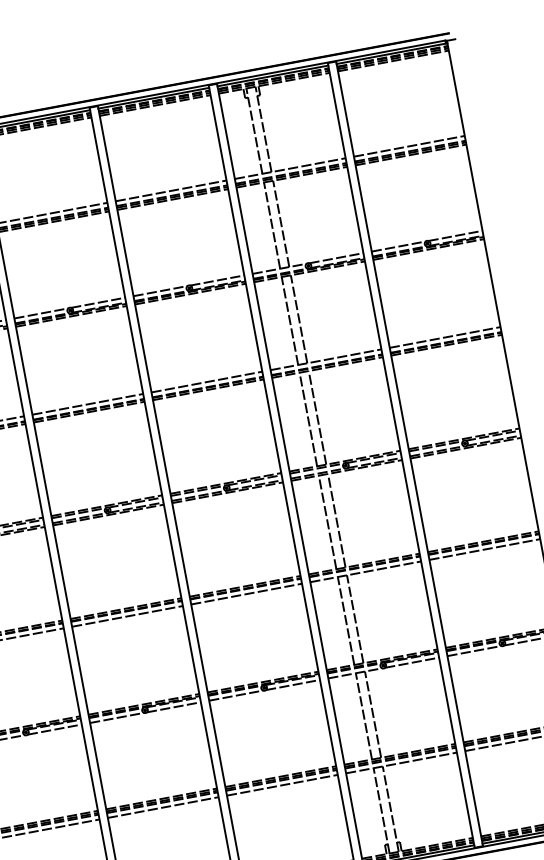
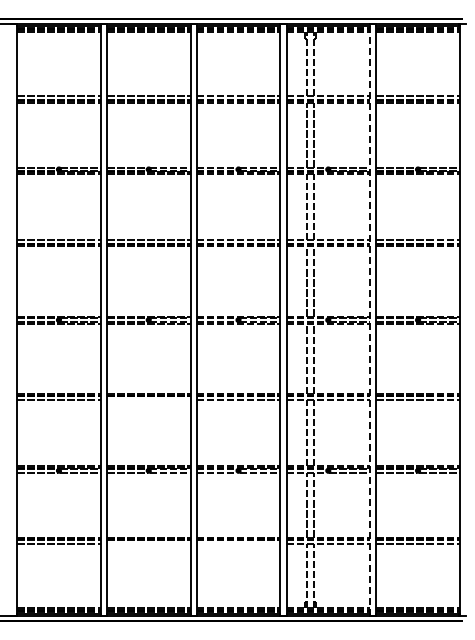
line: (401, 455) -> (370, 320), solid -> dashed
line: (127, 617) -> (148, 400), removed
line: (282, 785) -> (238, 544), removed
line: (162, 808) -> (148, 544), removed

